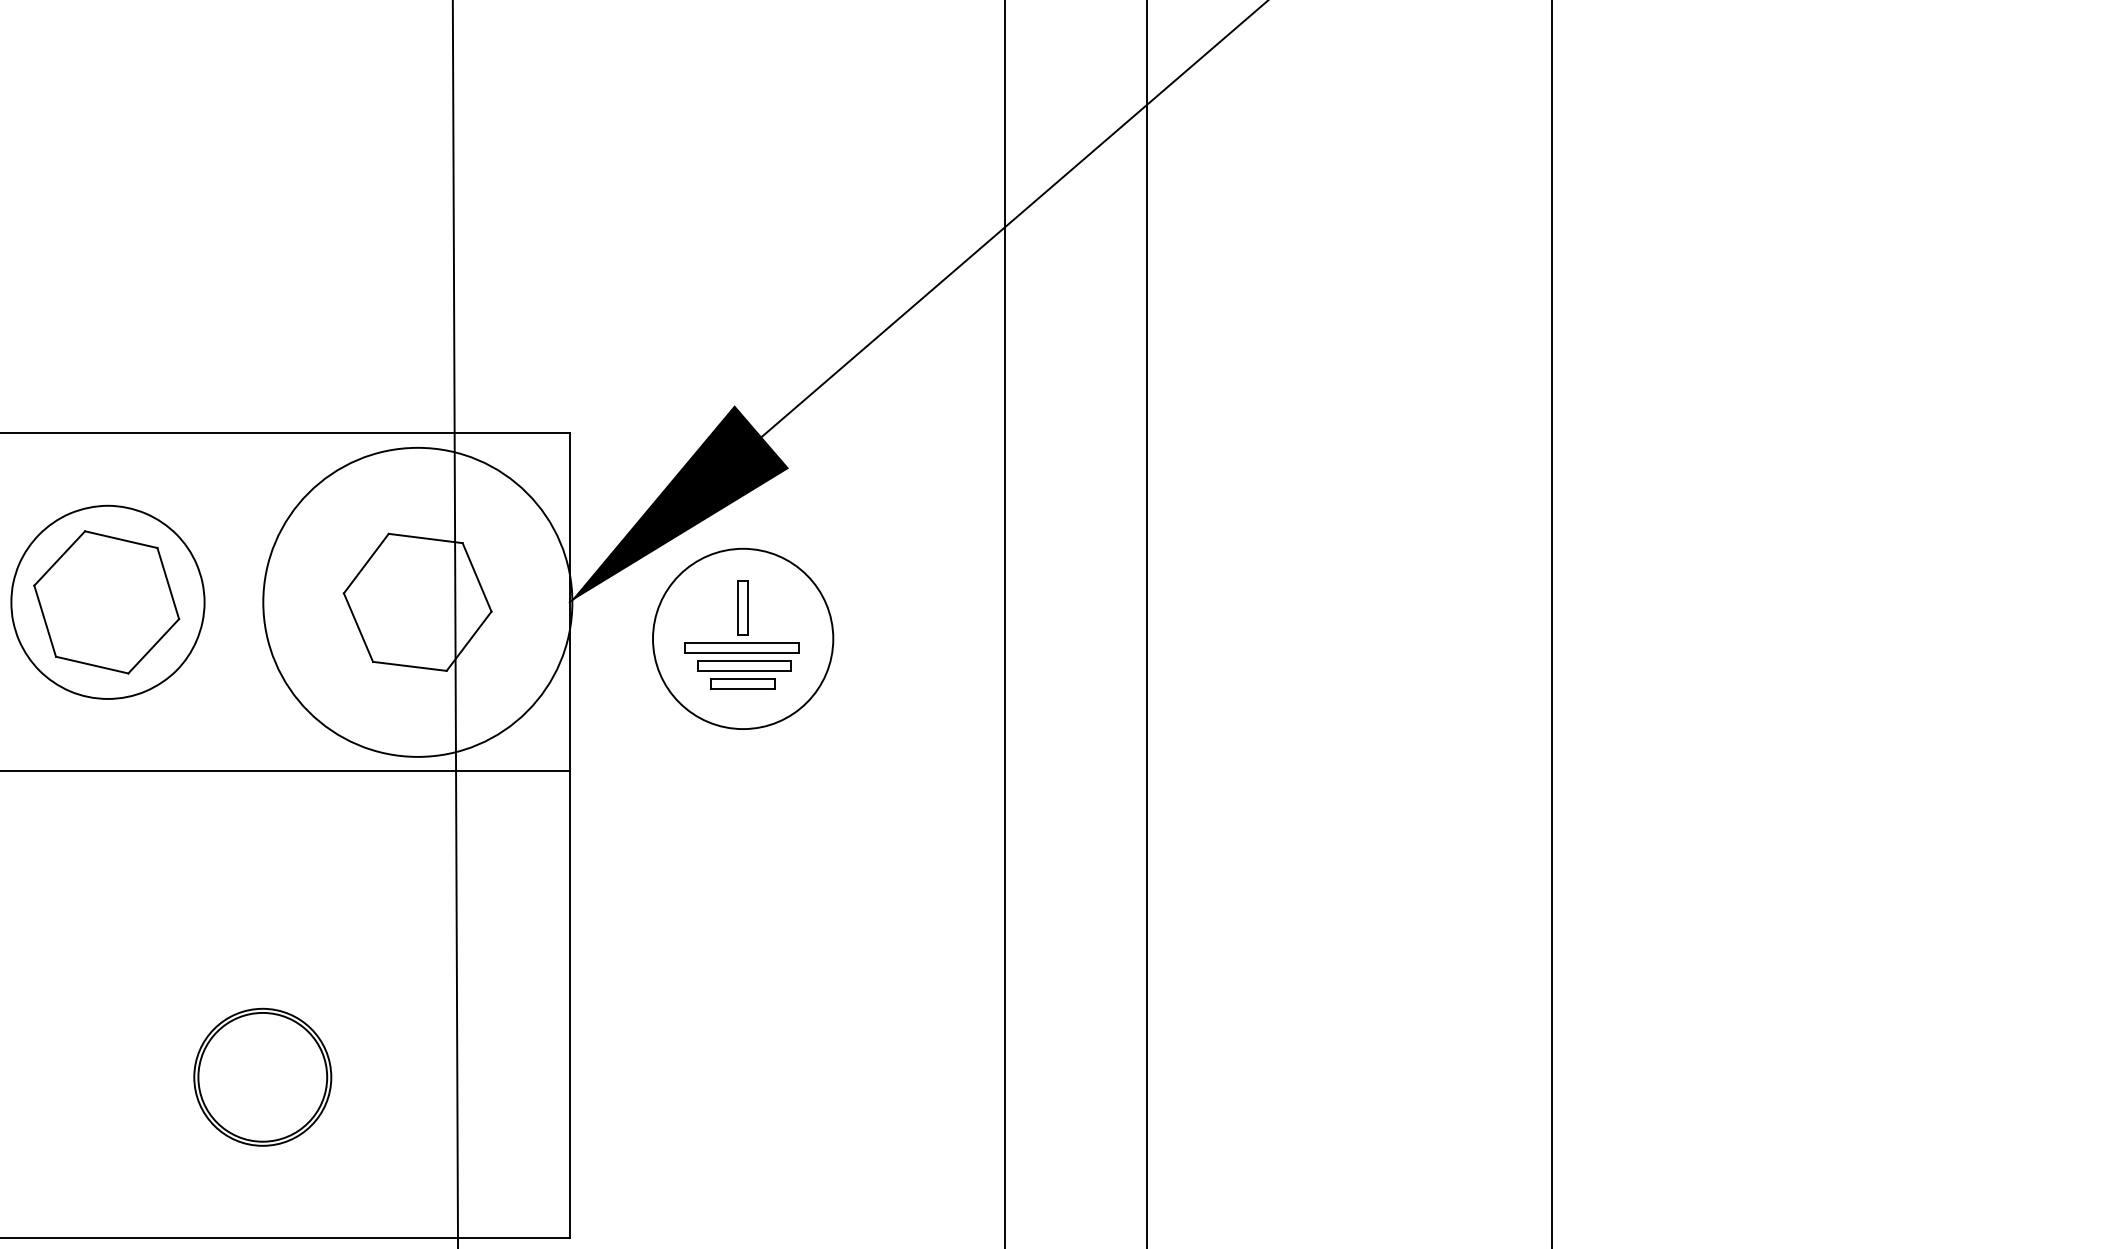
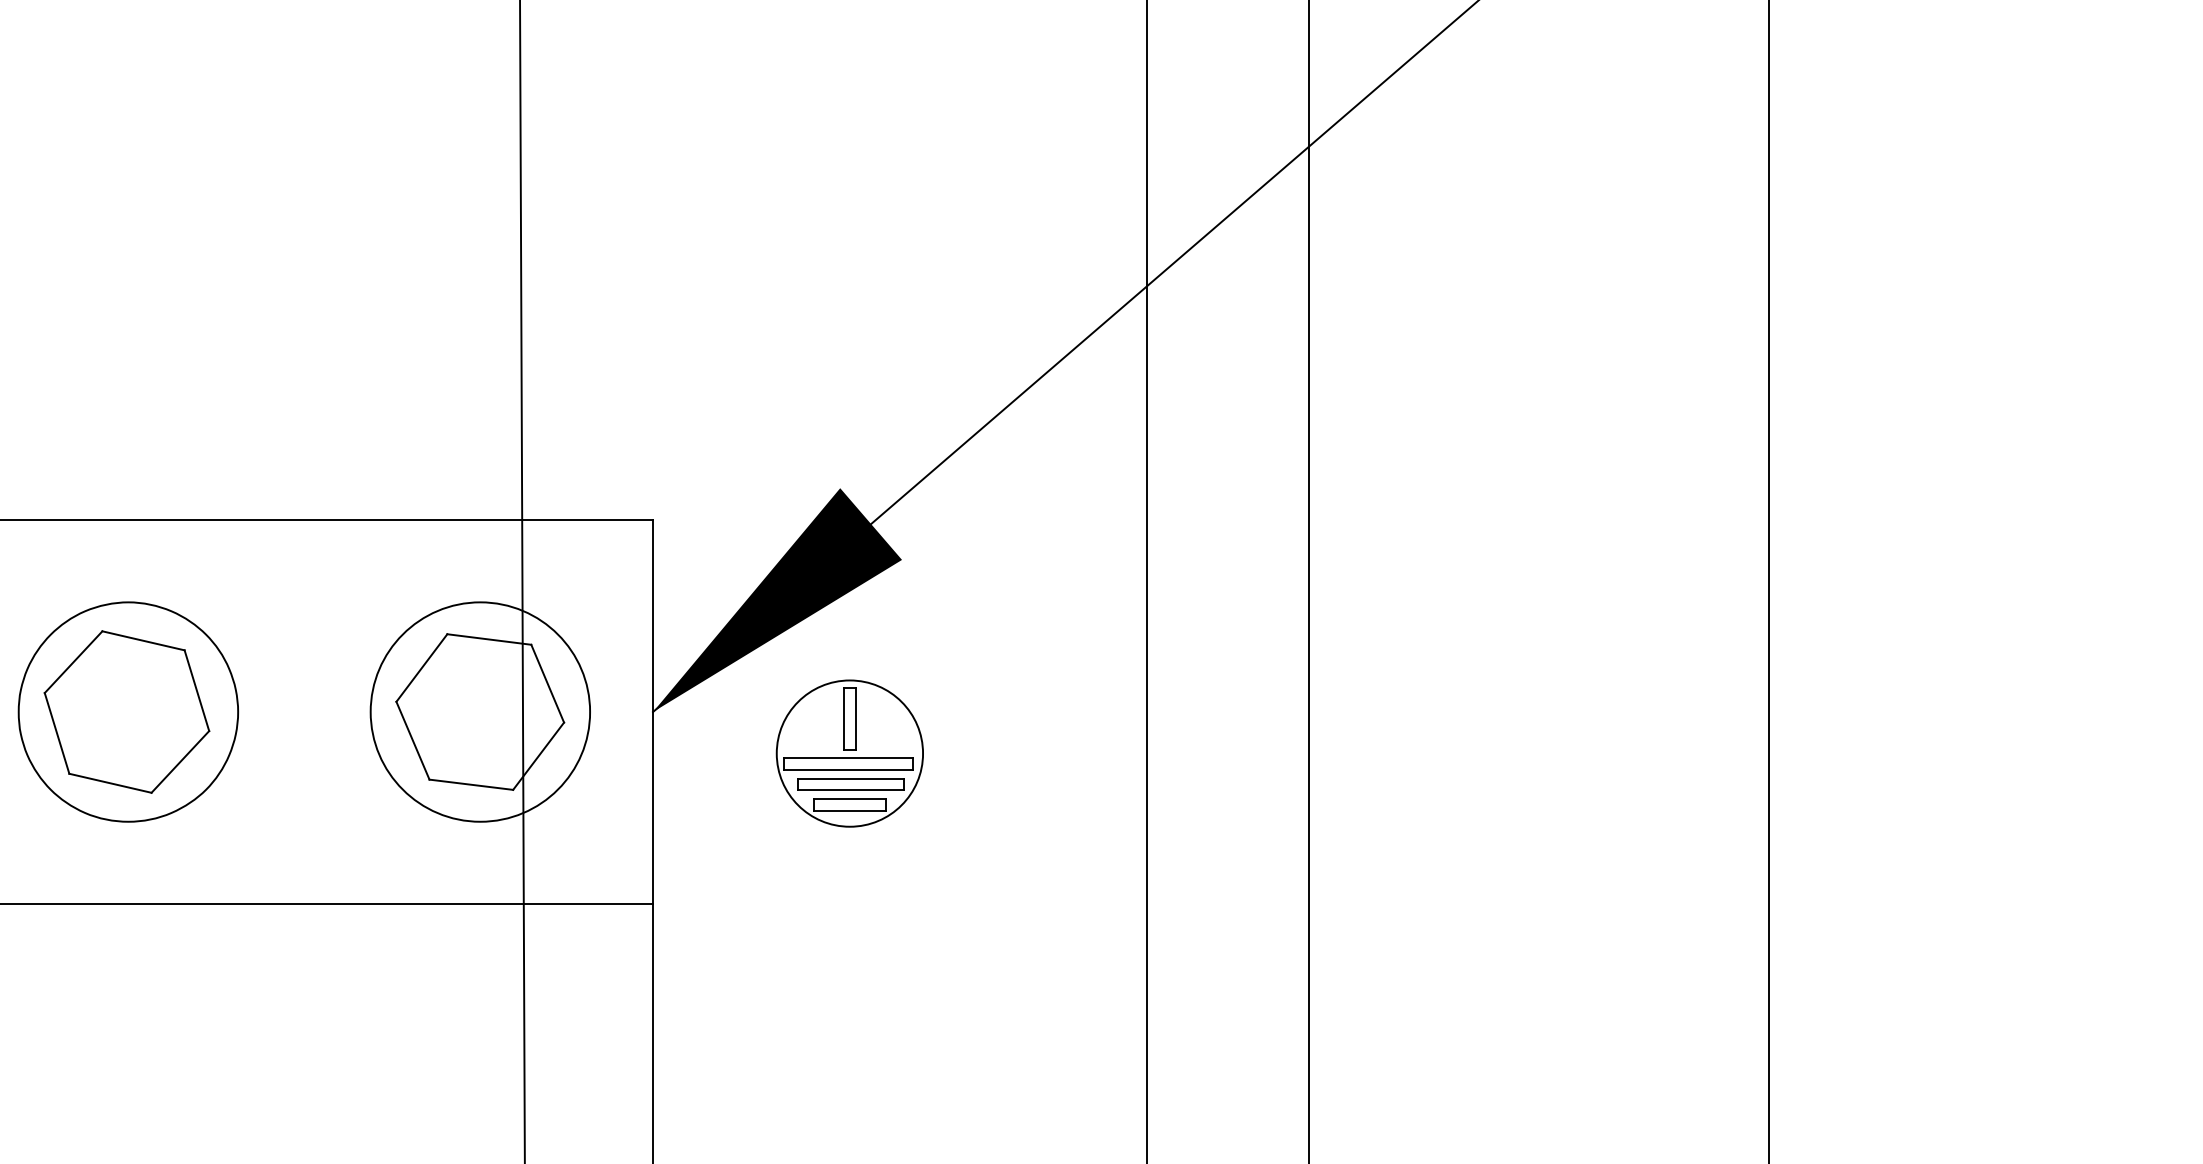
circle: (417, 601) -> (480, 711), size x0.62
circle: (742, 638) -> (849, 753), size x0.71

